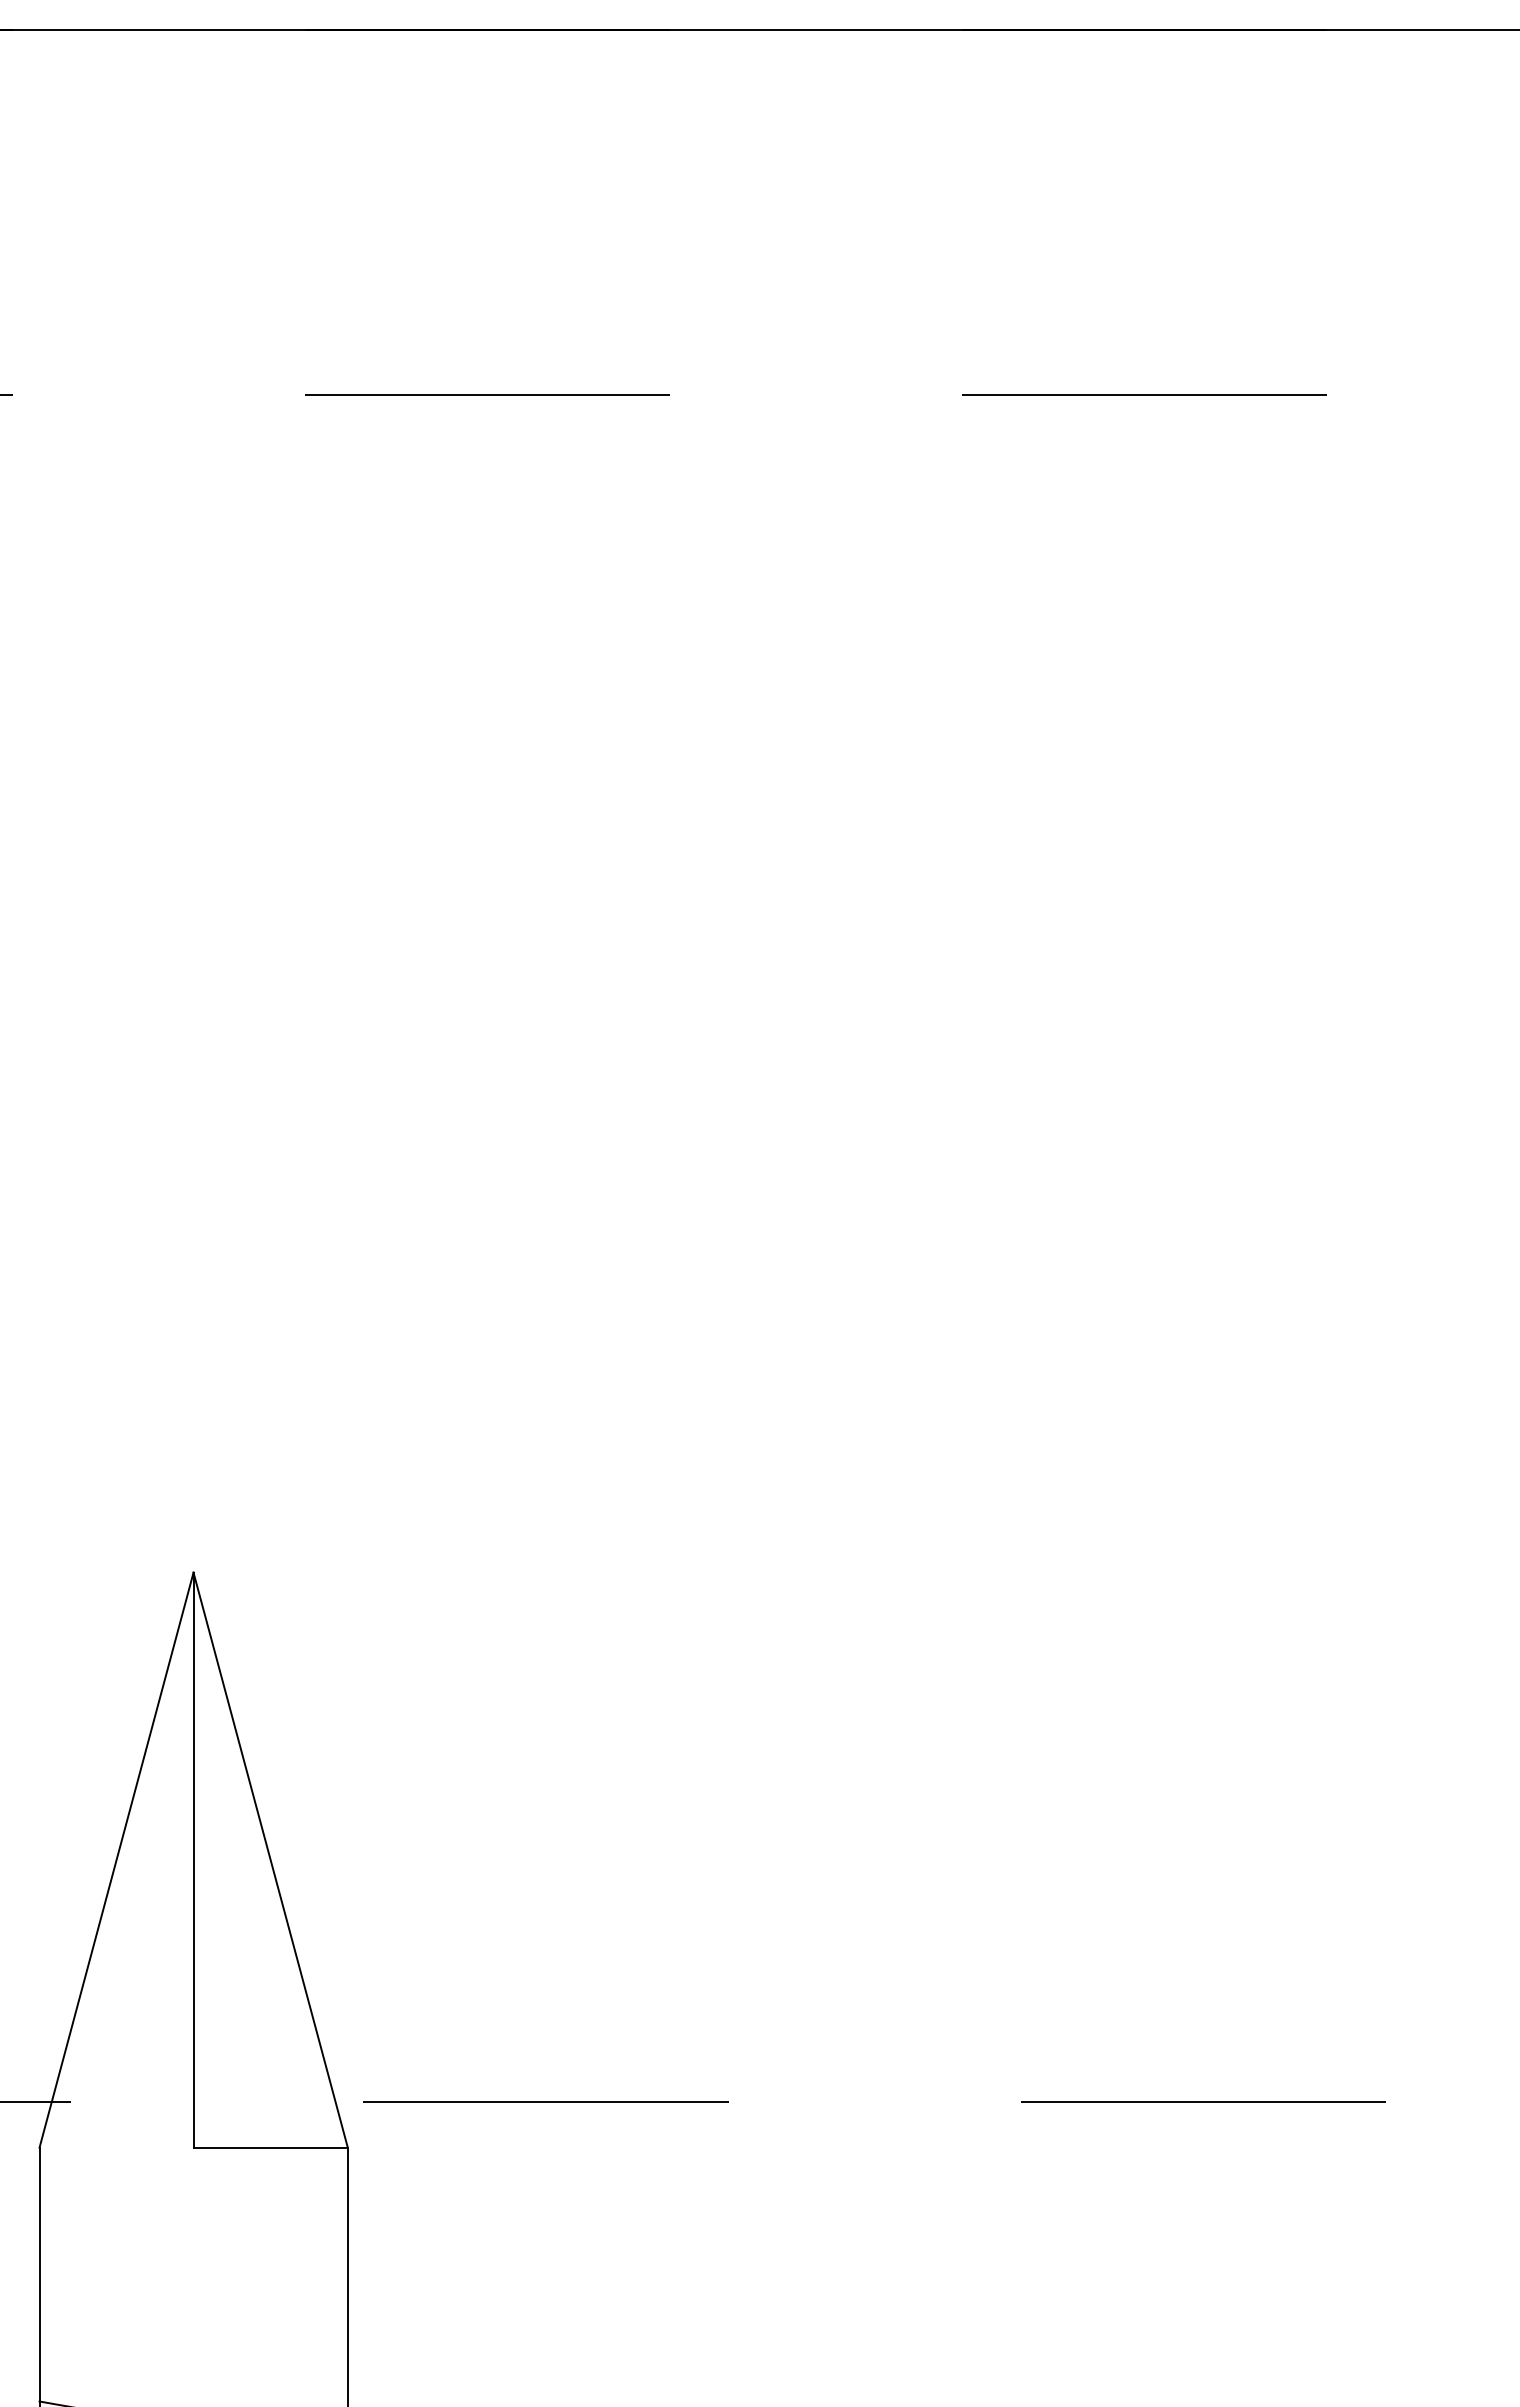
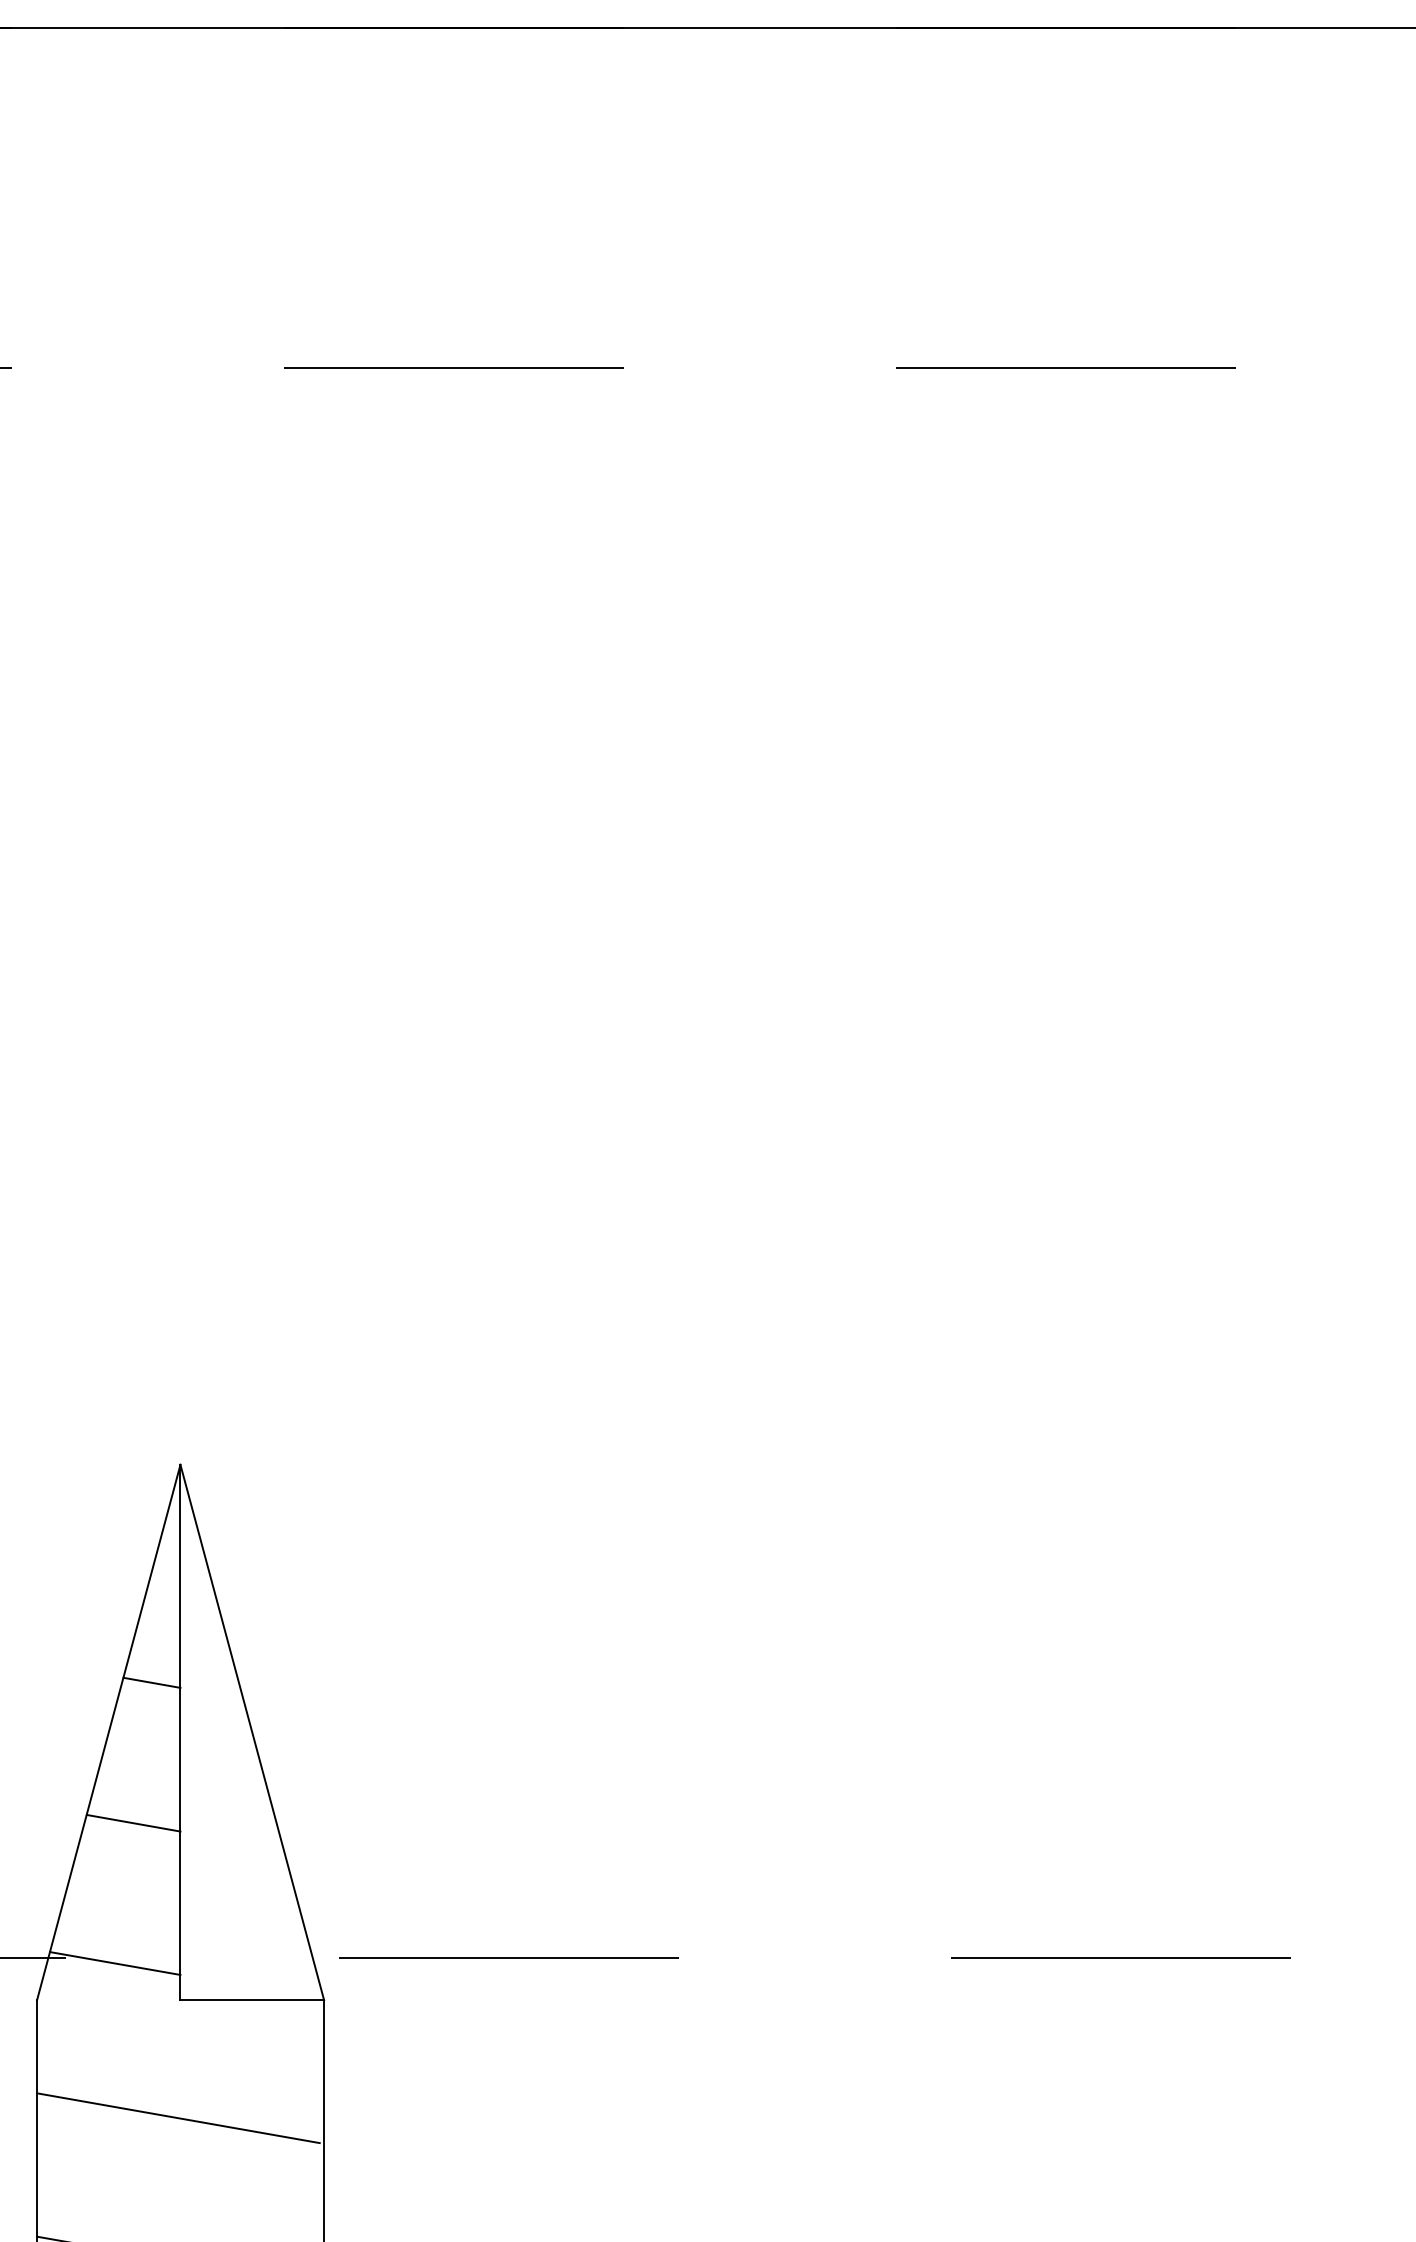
line: (162, 1806) -> (151, 1682), added
line: (143, 1957) -> (133, 1823), added
line: (123, 2107) -> (115, 1962), added
line: (191, 2274) -> (178, 2118), added

